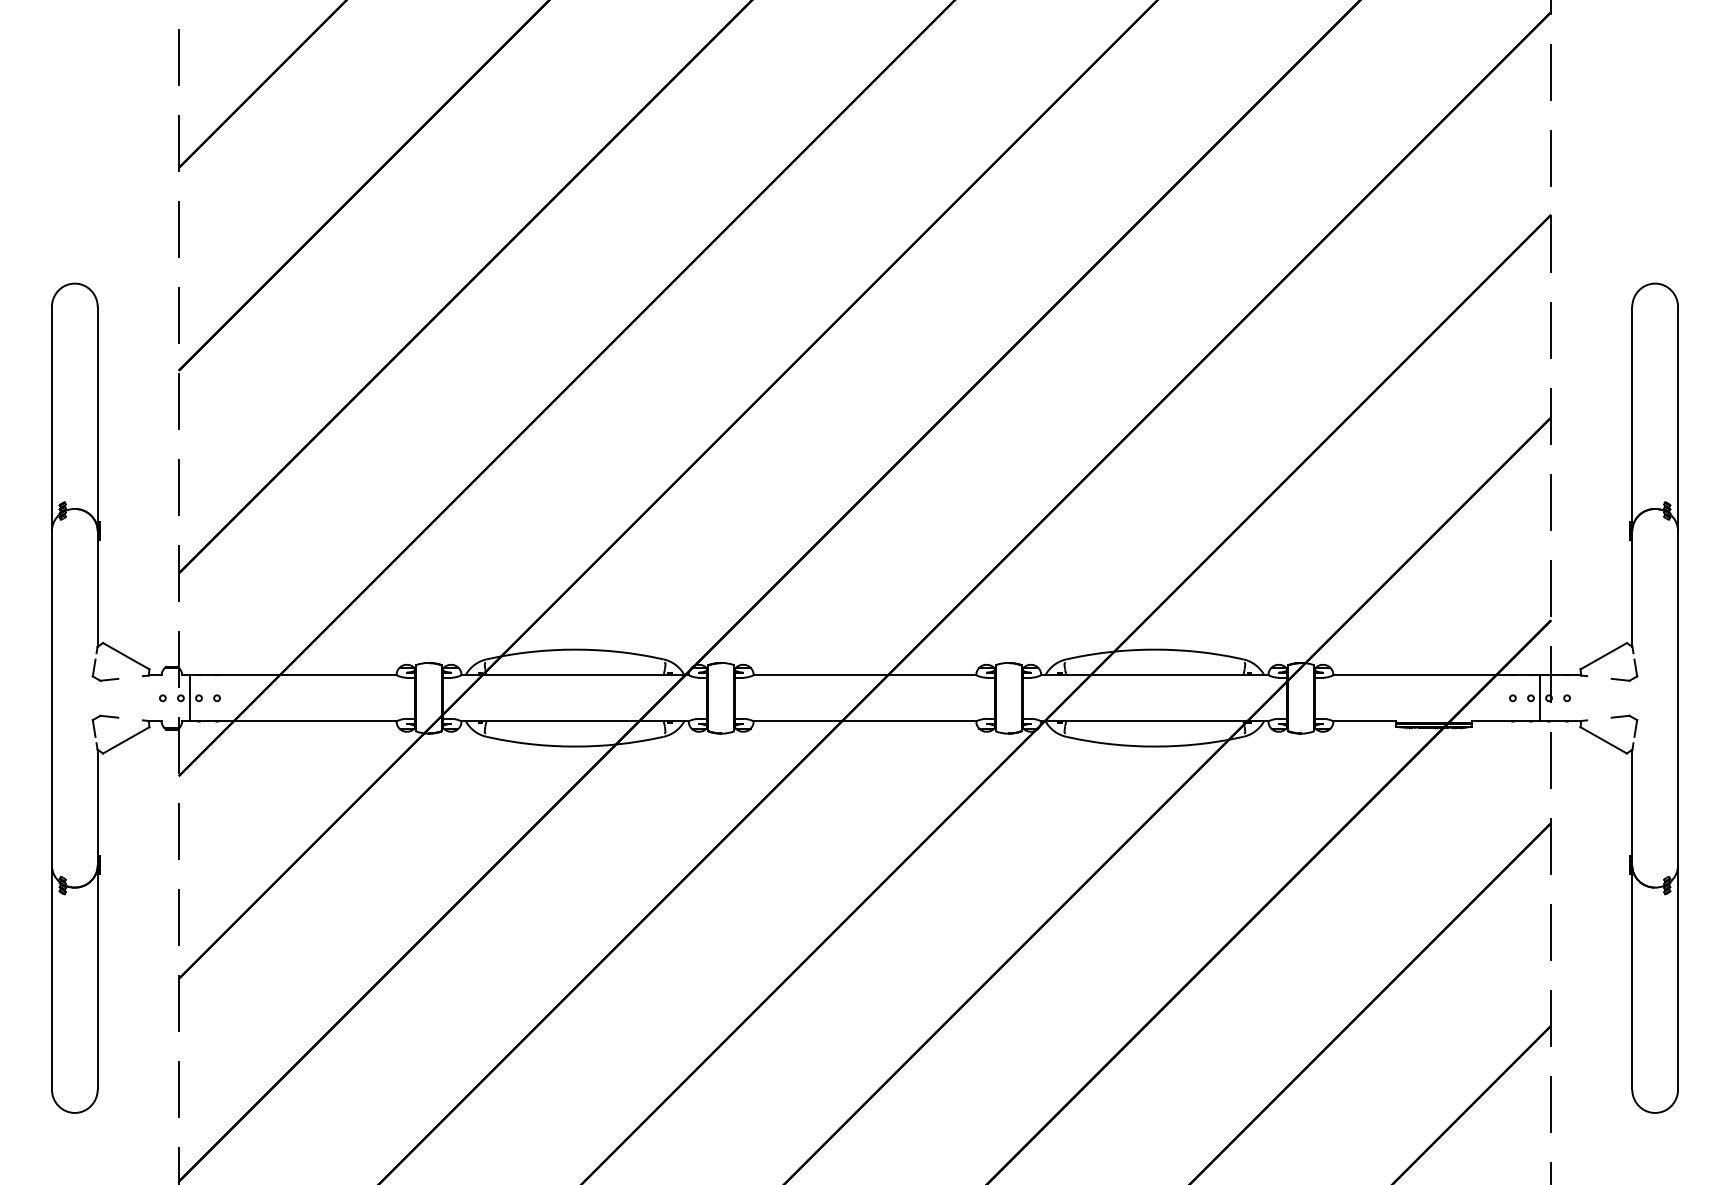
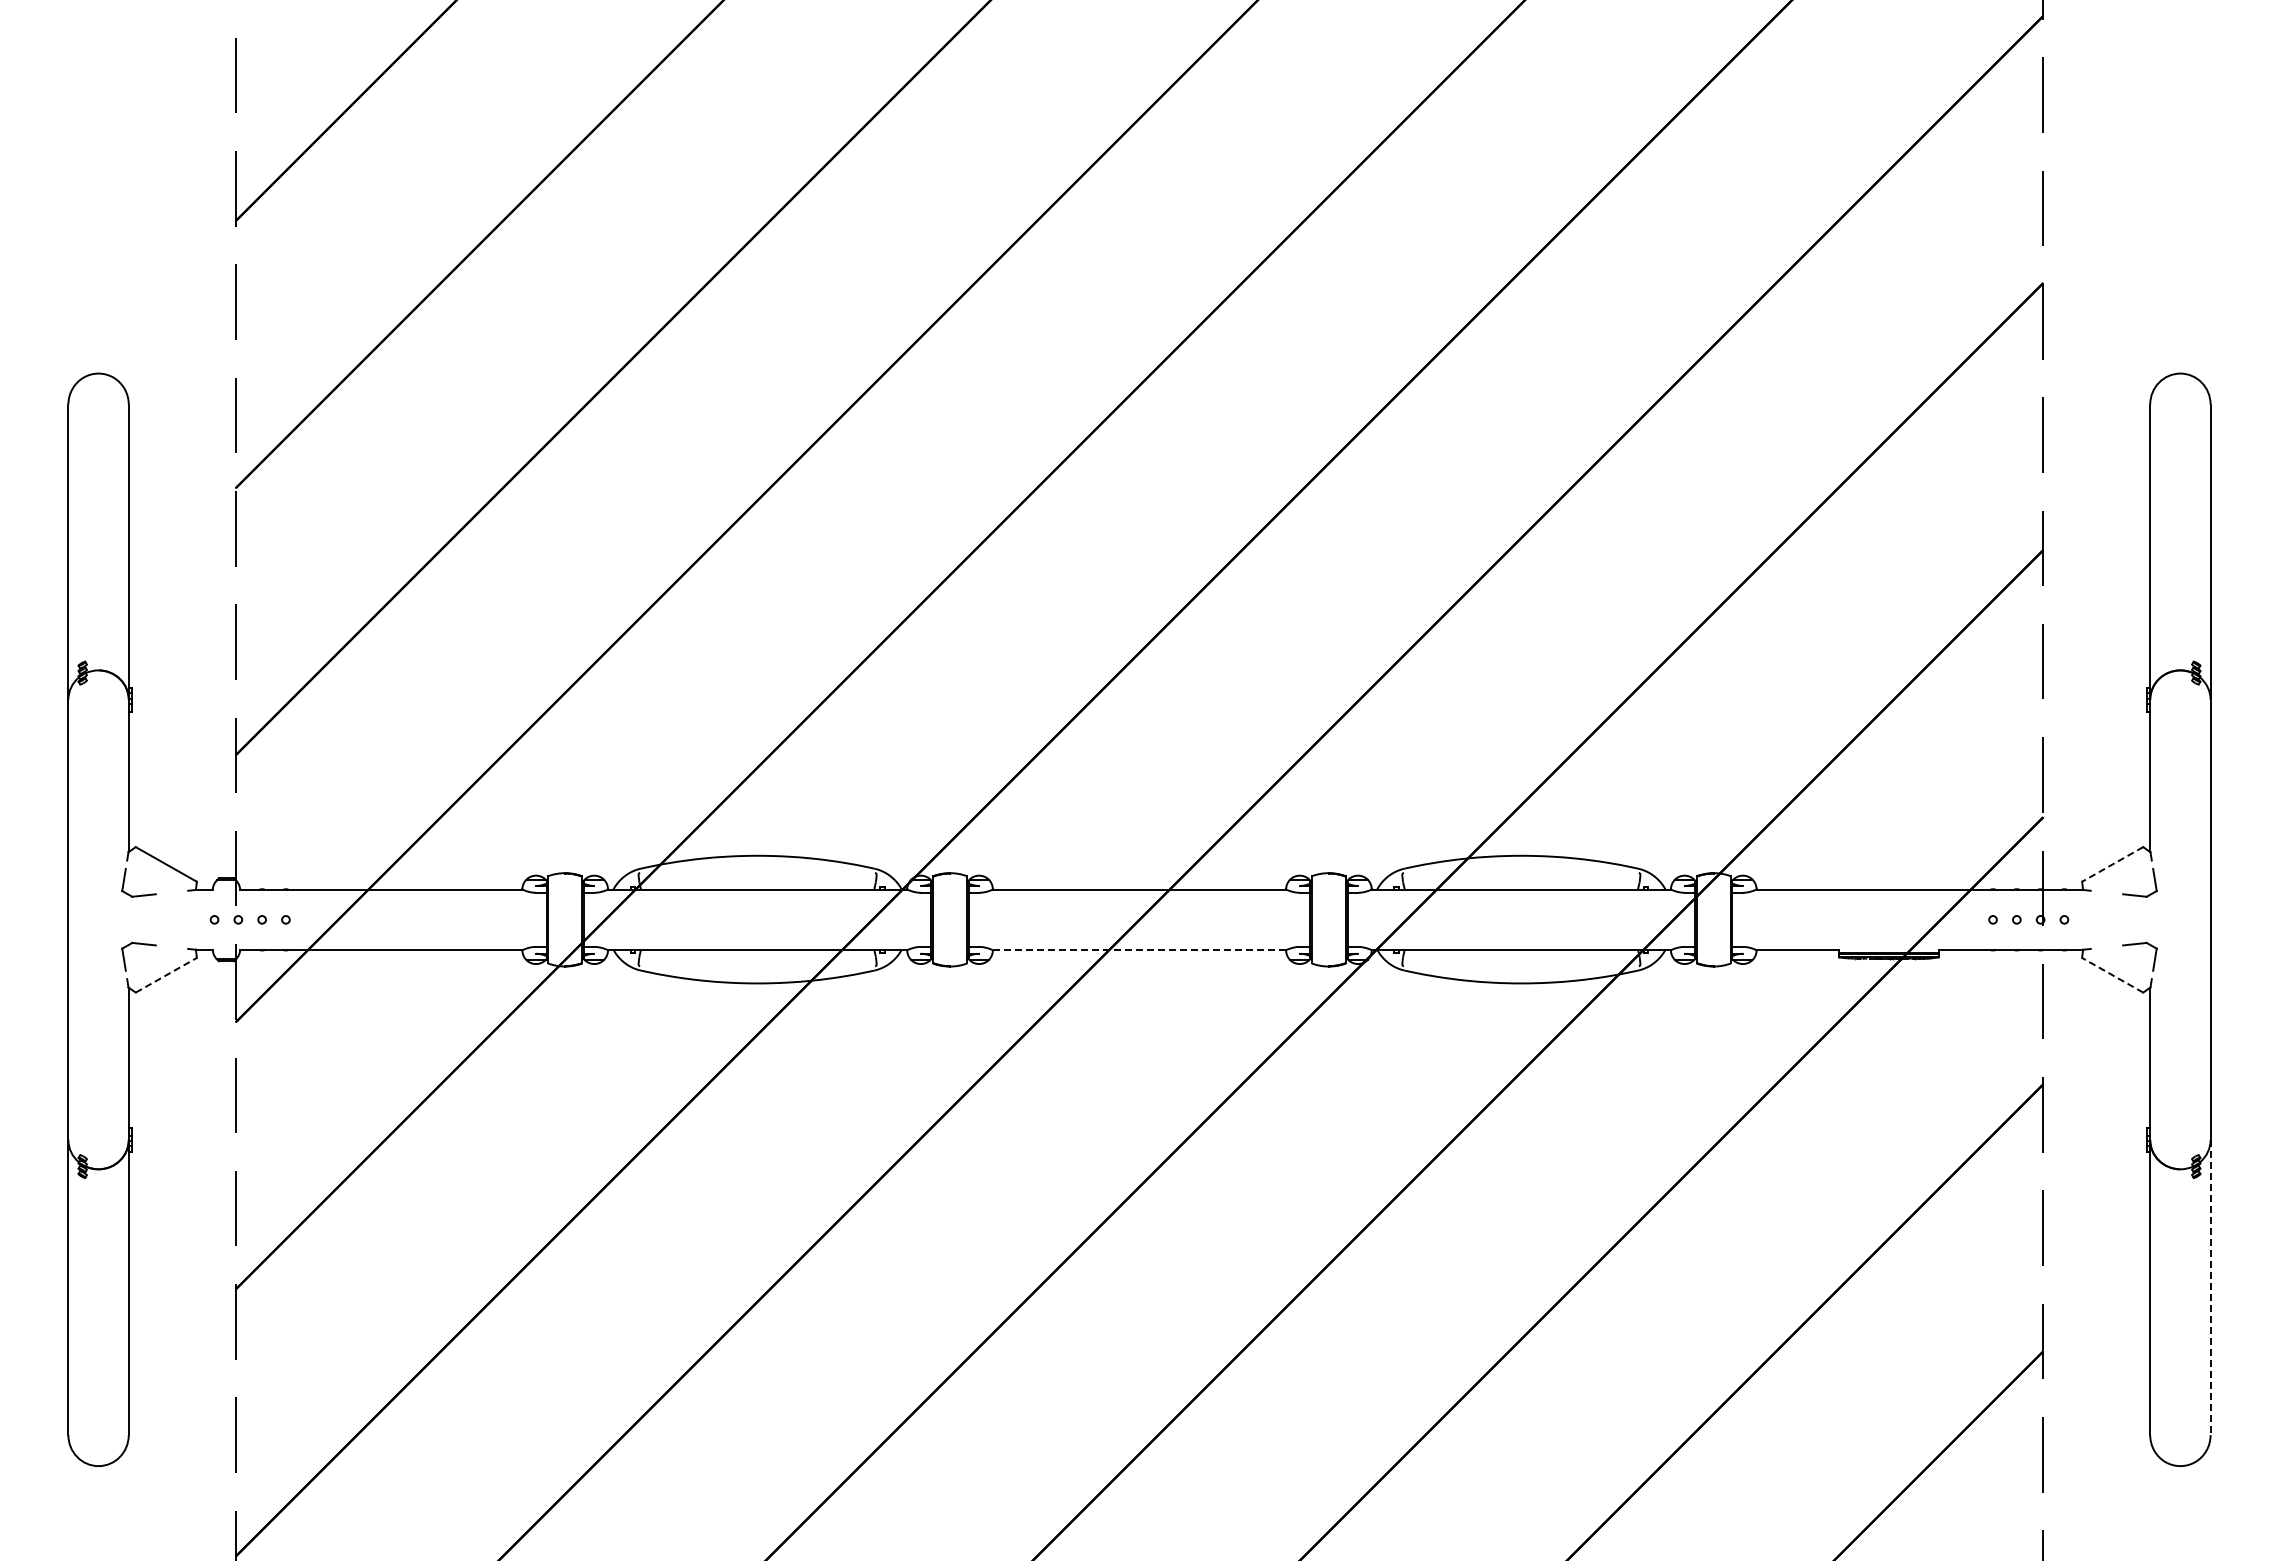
line: (1603, 656) -> (2112, 864), solid -> dashed
line: (190, 698) -> (250, 919), removed
line: (1539, 698) -> (2028, 919), removed
line: (865, 721) -> (1139, 950), solid -> dashed
line: (126, 740) -> (166, 975), solid -> dashed
line: (1603, 740) -> (2112, 975), solid -> dashed
line: (1677, 977) -> (2210, 1287), solid -> dashed

